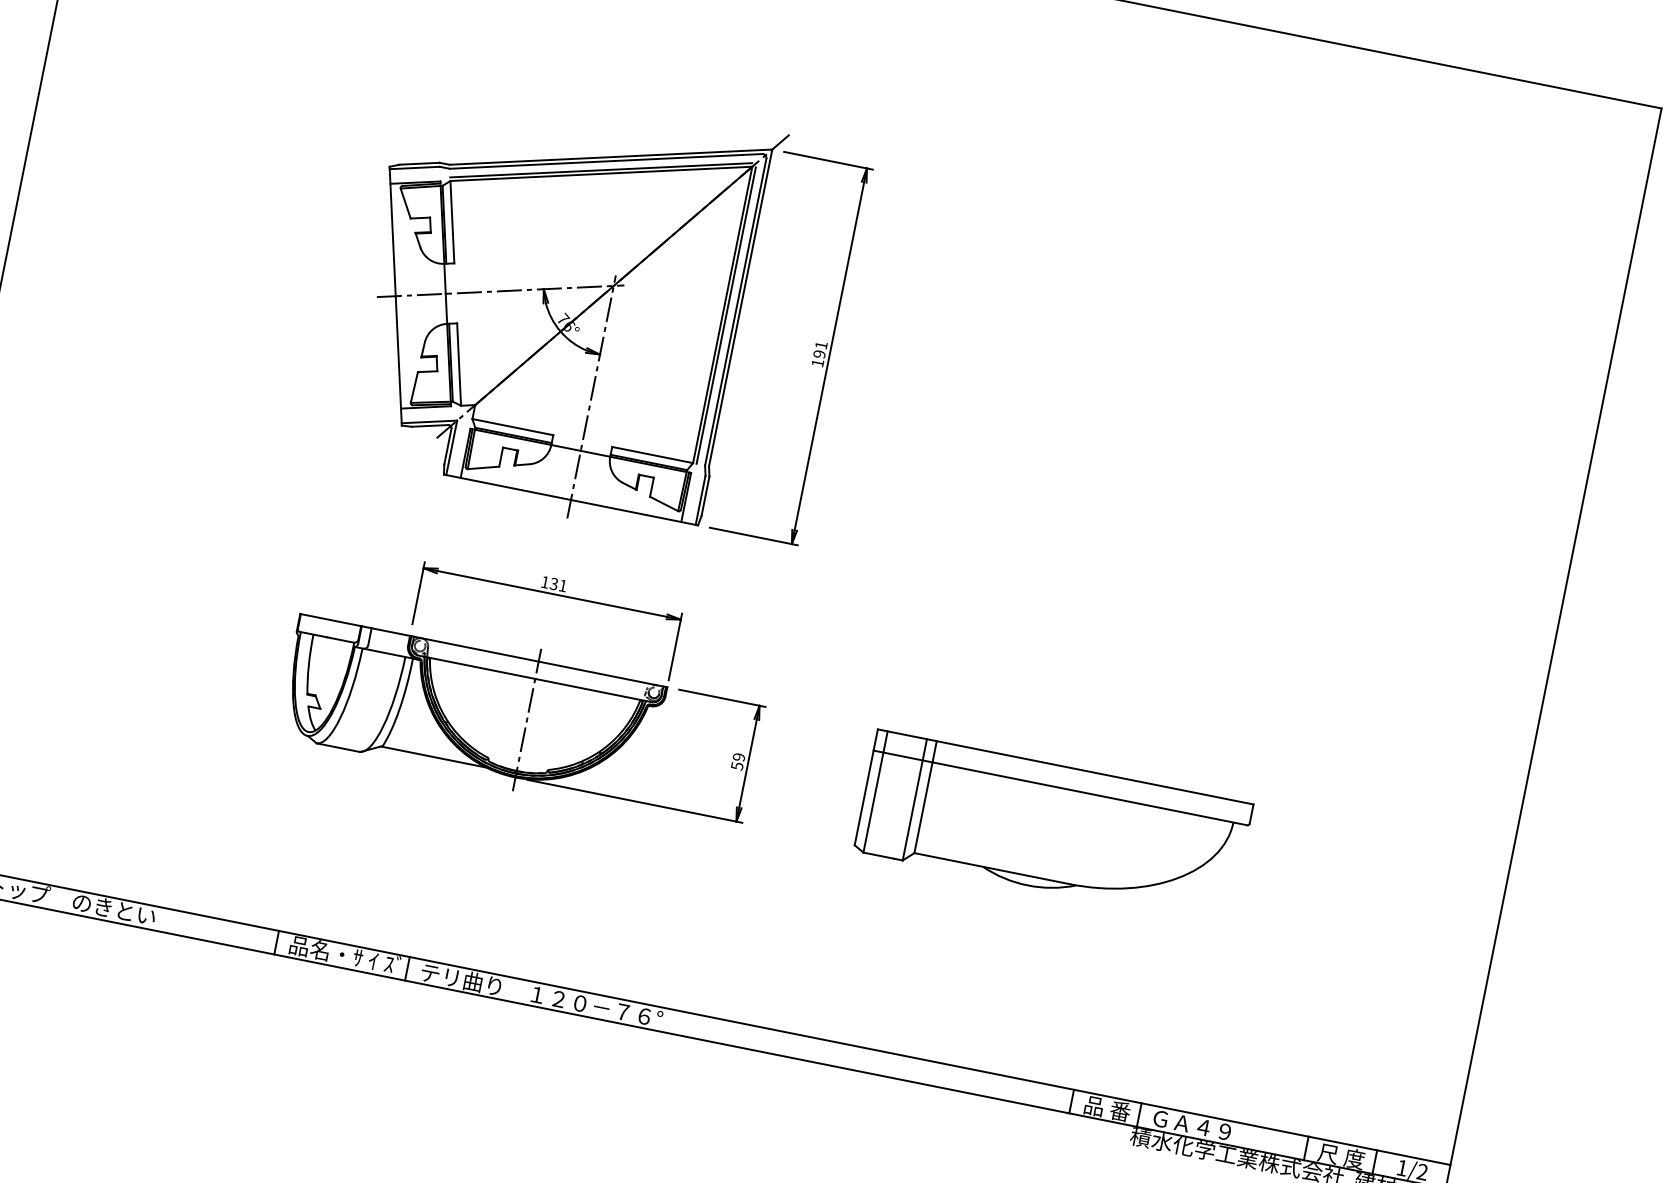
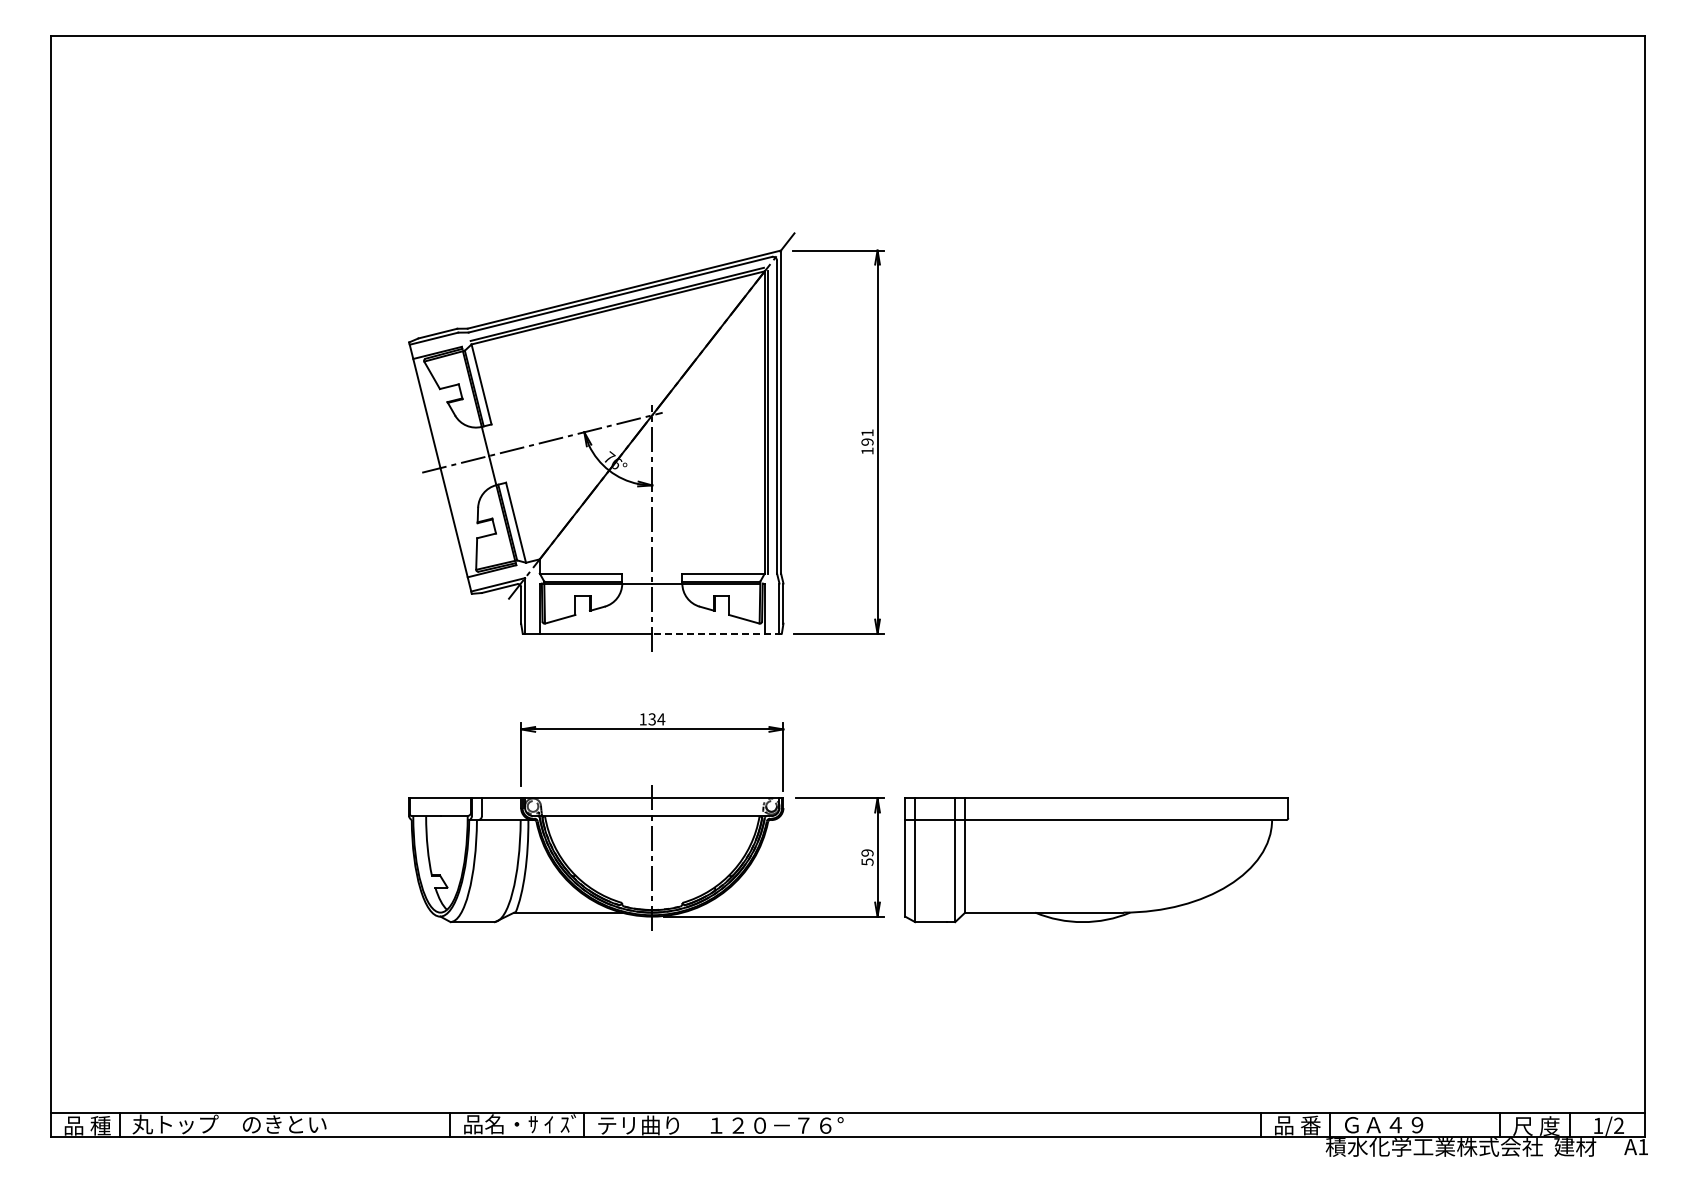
line: (634, 512) -> (717, 633), solid -> dashed
text: (563, 585) -> (661, 719), 131 -> 134
part: (1053, 827) -> (1096, 860), moved

